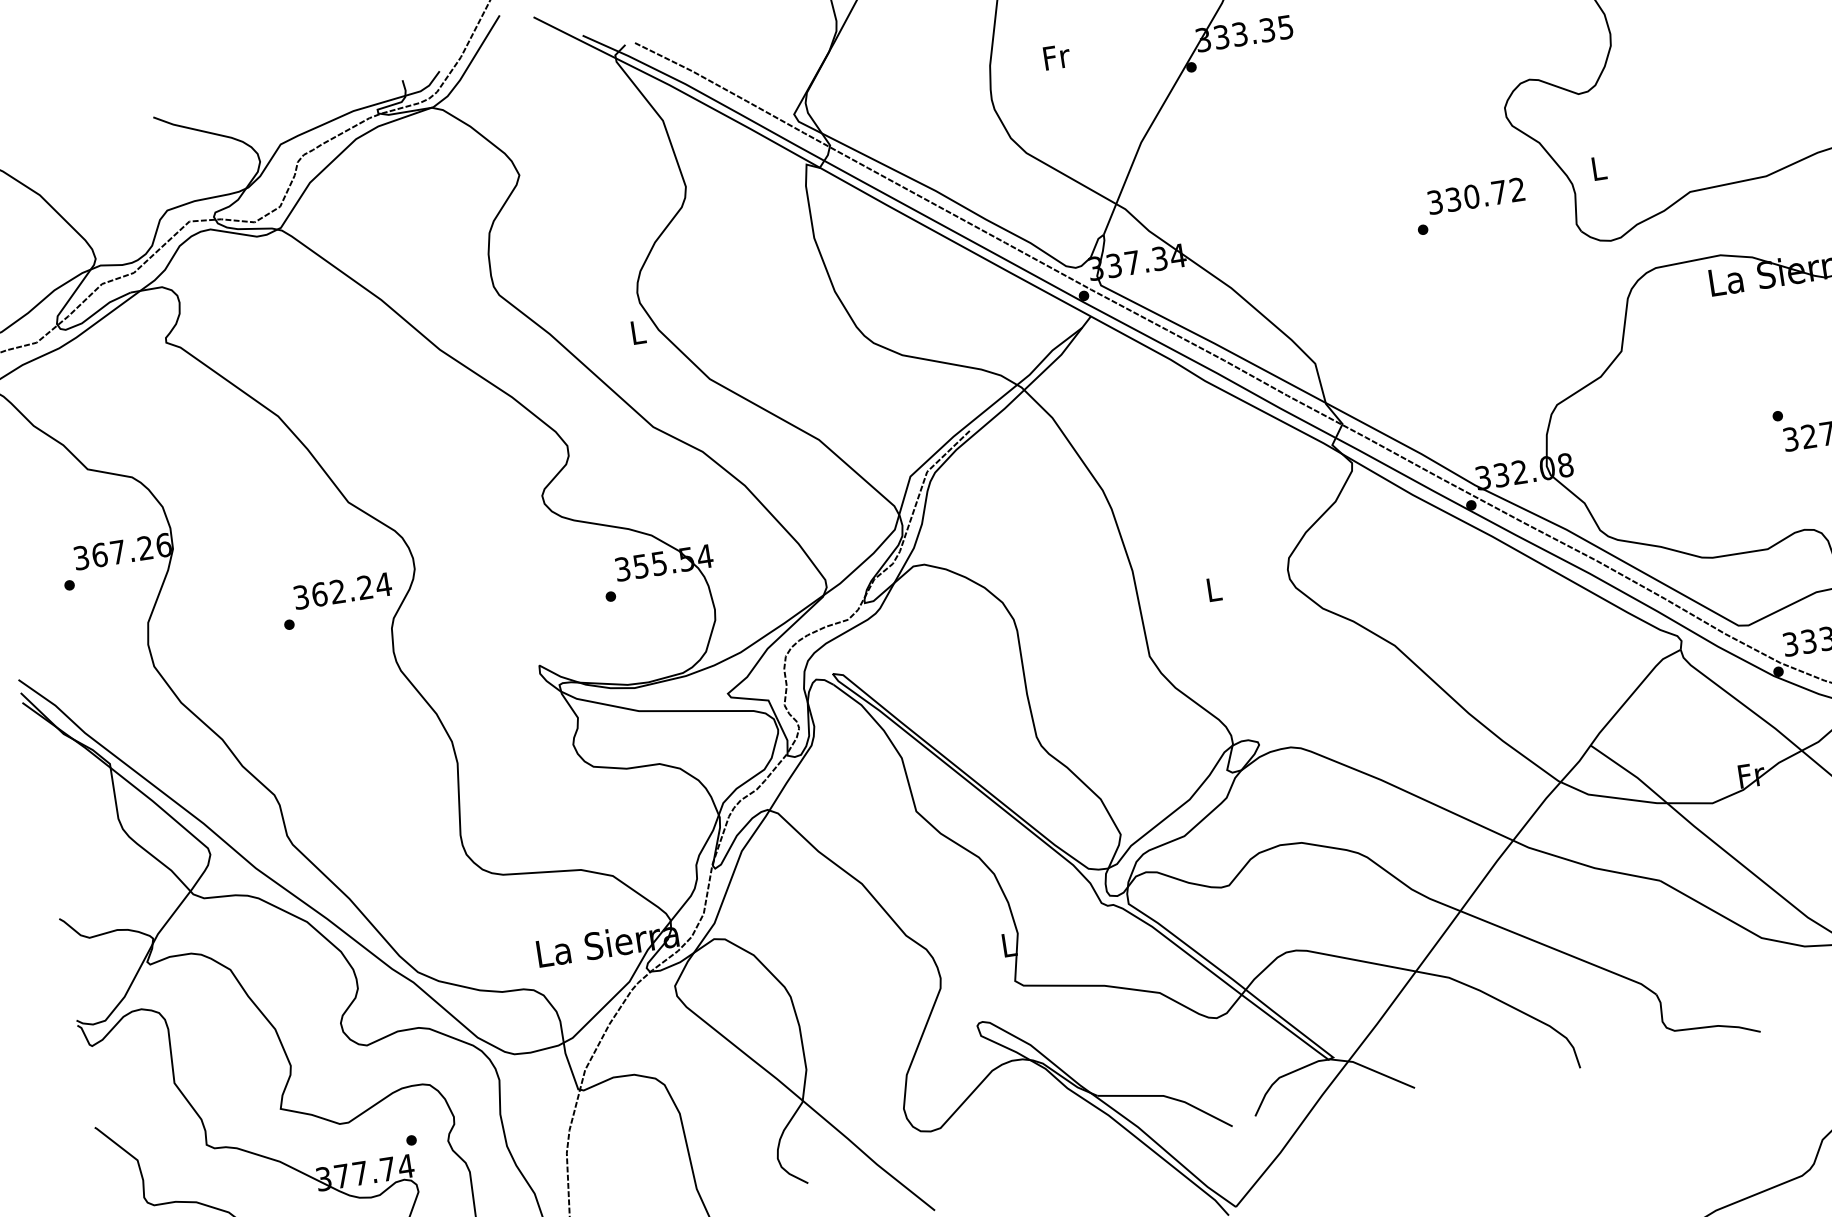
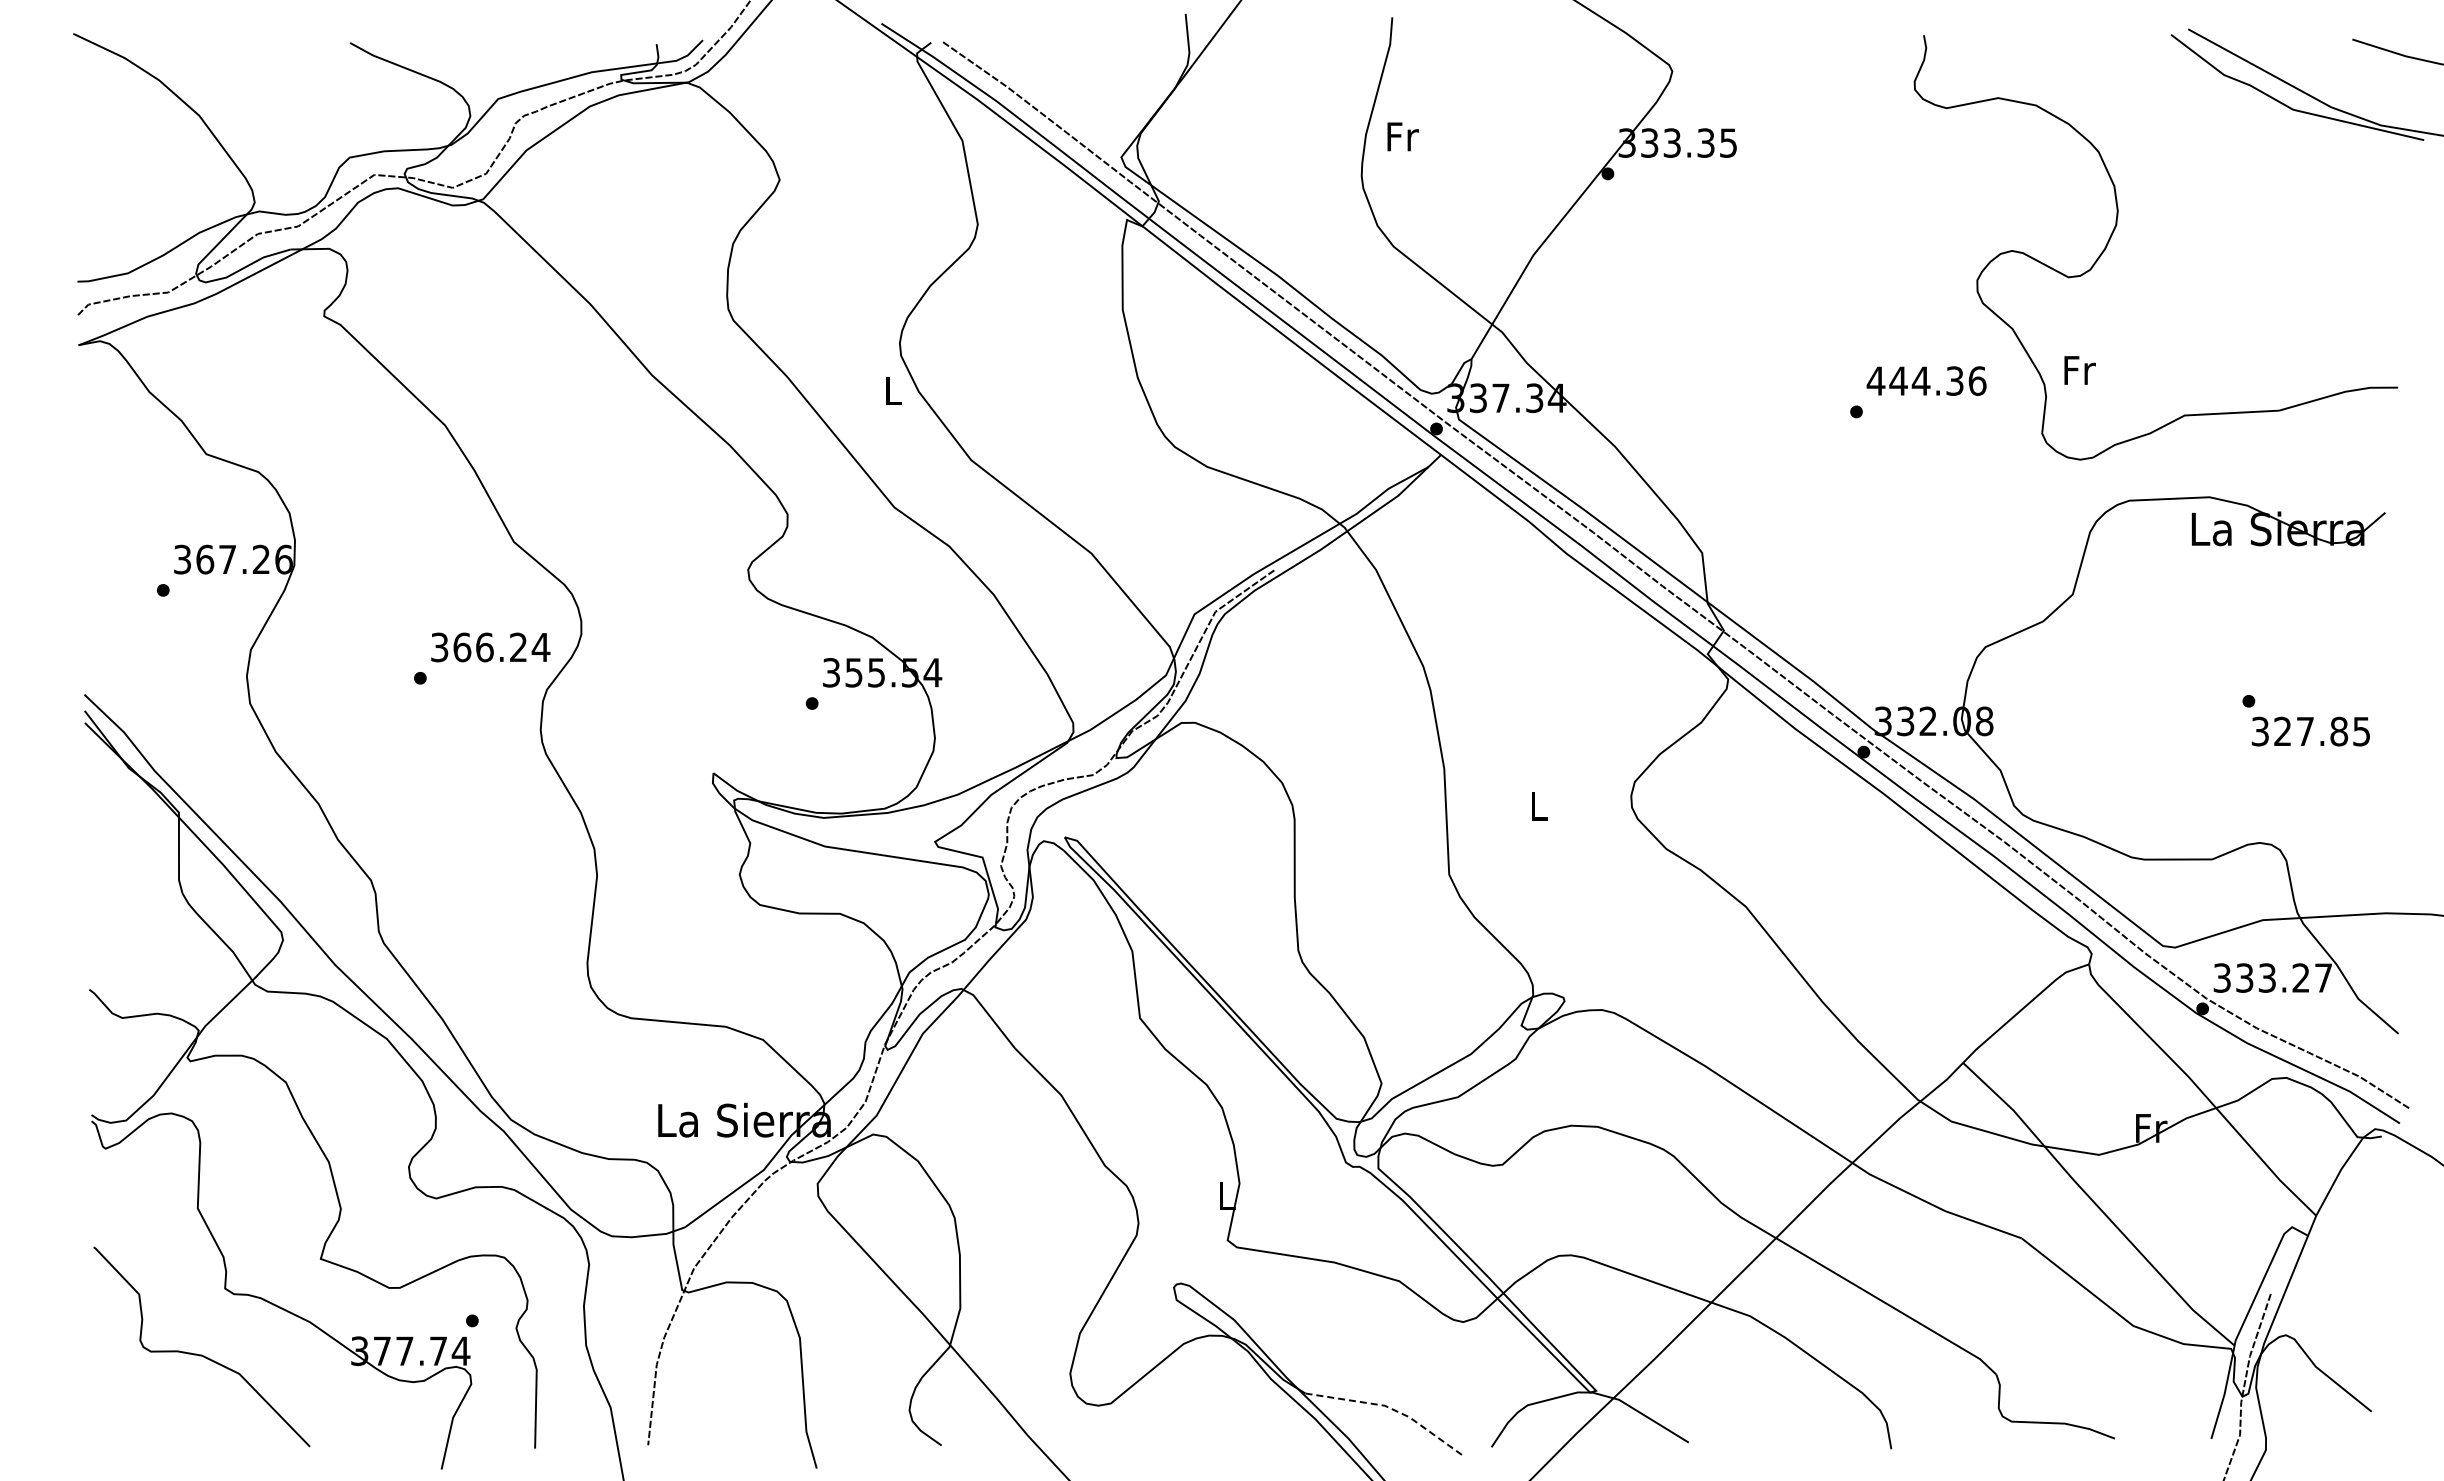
text: (1056, 56) -> (1402, 136), moved
text: (1599, 168) -> (2079, 370), L -> Fr
text: (1476, 195) -> (1926, 380), 330.72 -> 444.36
text: (337, 591) -> (484, 647), 362.24 -> 366.24
line: (1169, 1097) -> (1391, 1408), solid -> dashed

